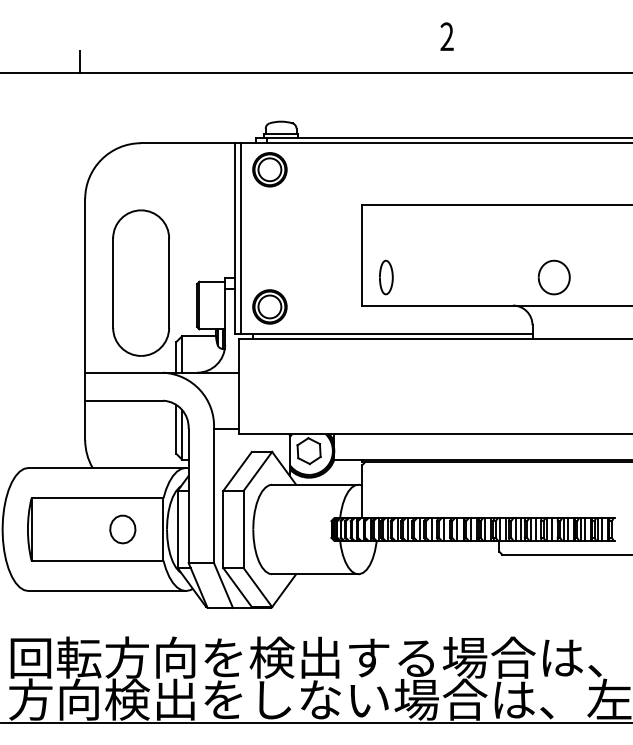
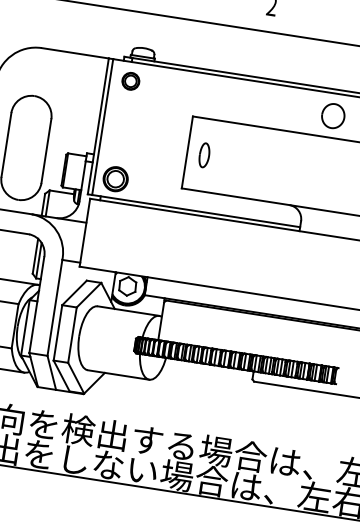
part: (269, 169) -> (130, 81), size x0.7
curve: (540, 273) -> (323, 111), moved
curve: (391, 277) -> (208, 155), moved

